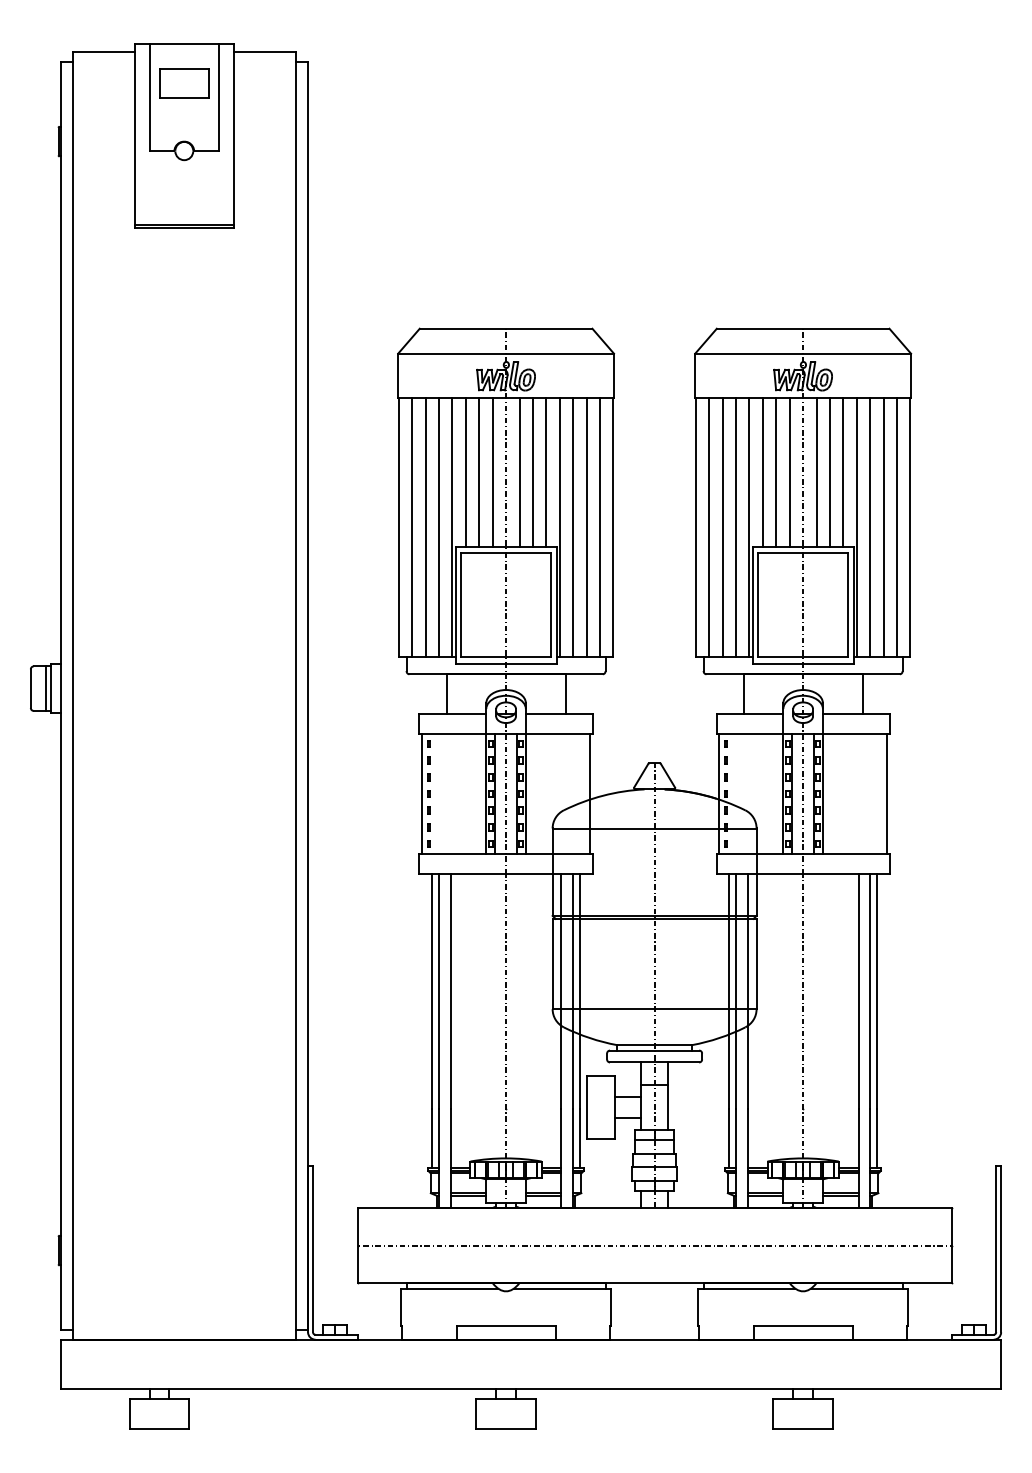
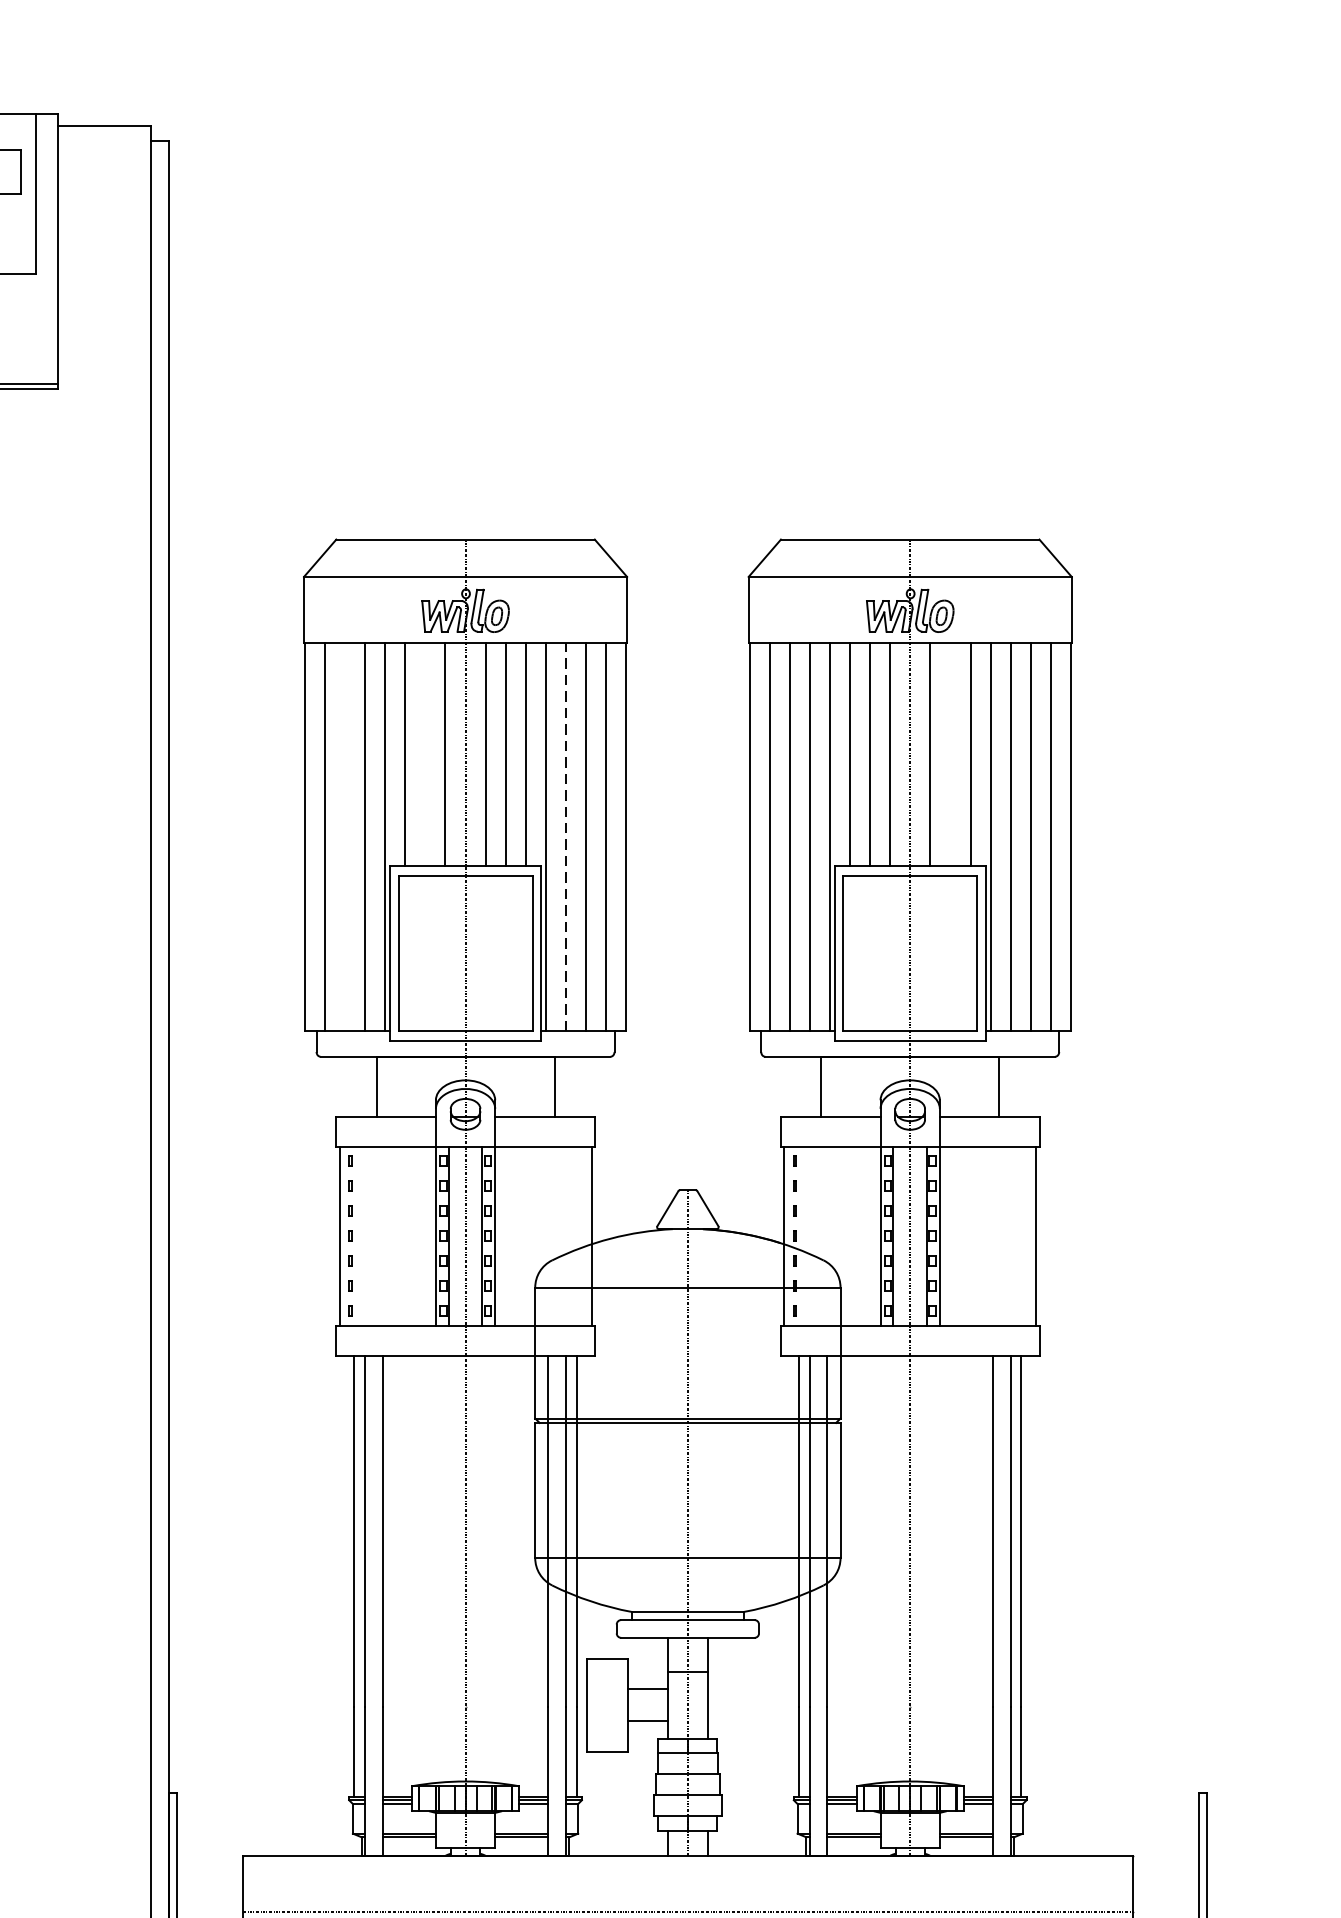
line: (479, 471) -> (425, 753), removed
line: (829, 471) -> (949, 753), removed
line: (425, 527) -> (344, 837), removed
line: (573, 527) -> (566, 837), solid -> dashed

